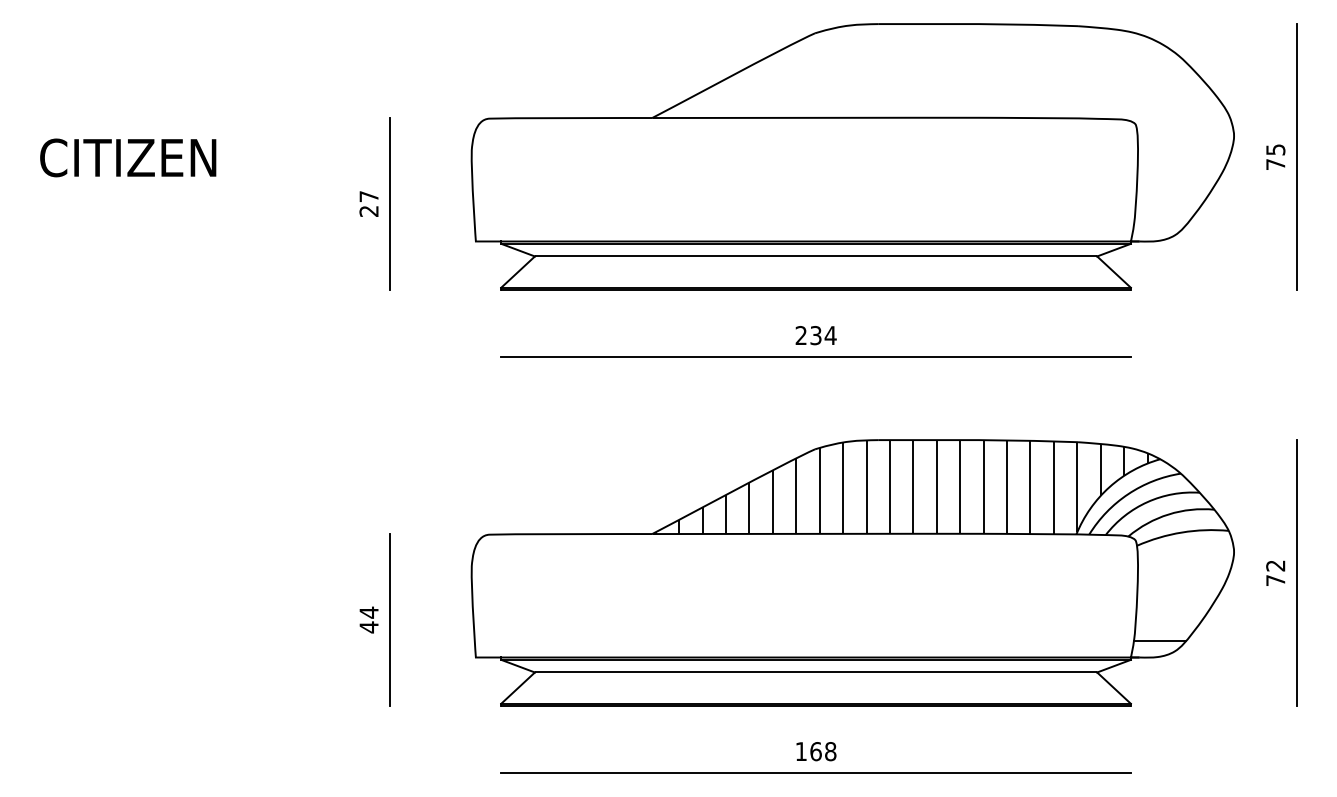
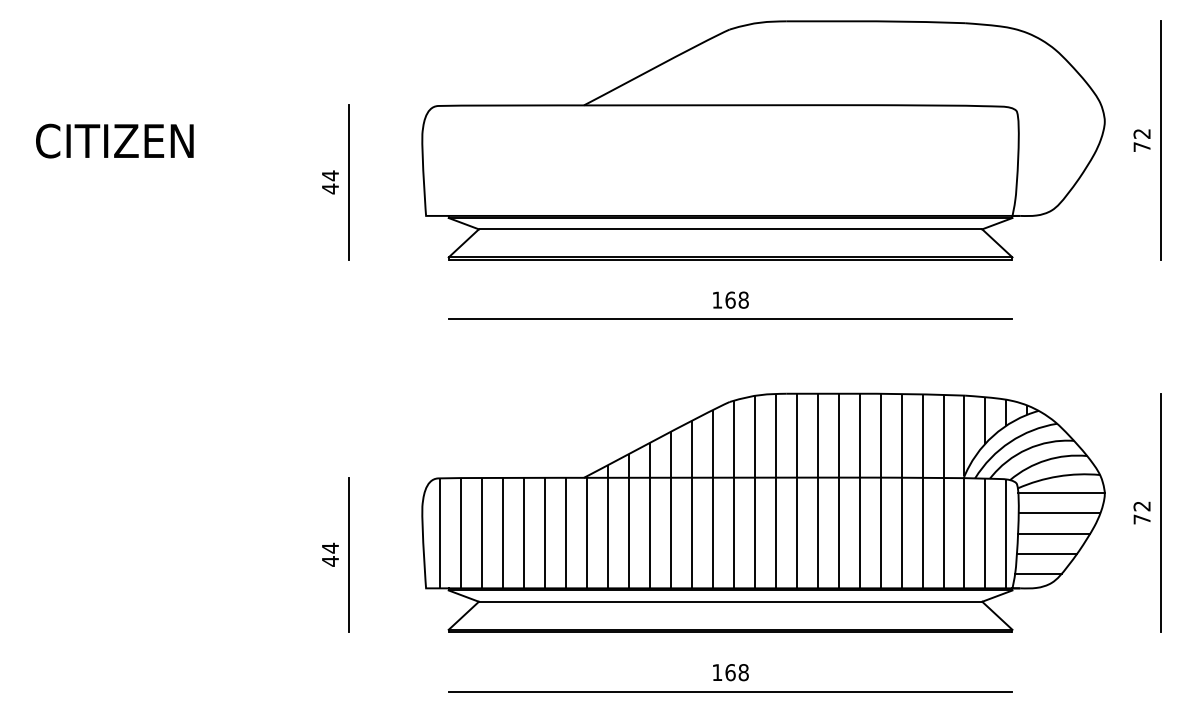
text: (1275, 149) -> (1141, 133), 75 -> 72
text: (368, 203) -> (329, 181), 27 -> 44
text: (815, 335) -> (730, 300), 234 -> 168
line: (1185, 551) -> (1061, 493), added
line: (1183, 573) -> (1059, 513), added
hatch: (807, 595) -> (722, 532), added
line: (1177, 596) -> (1054, 533), added
line: (1169, 618) -> (1046, 553), added

